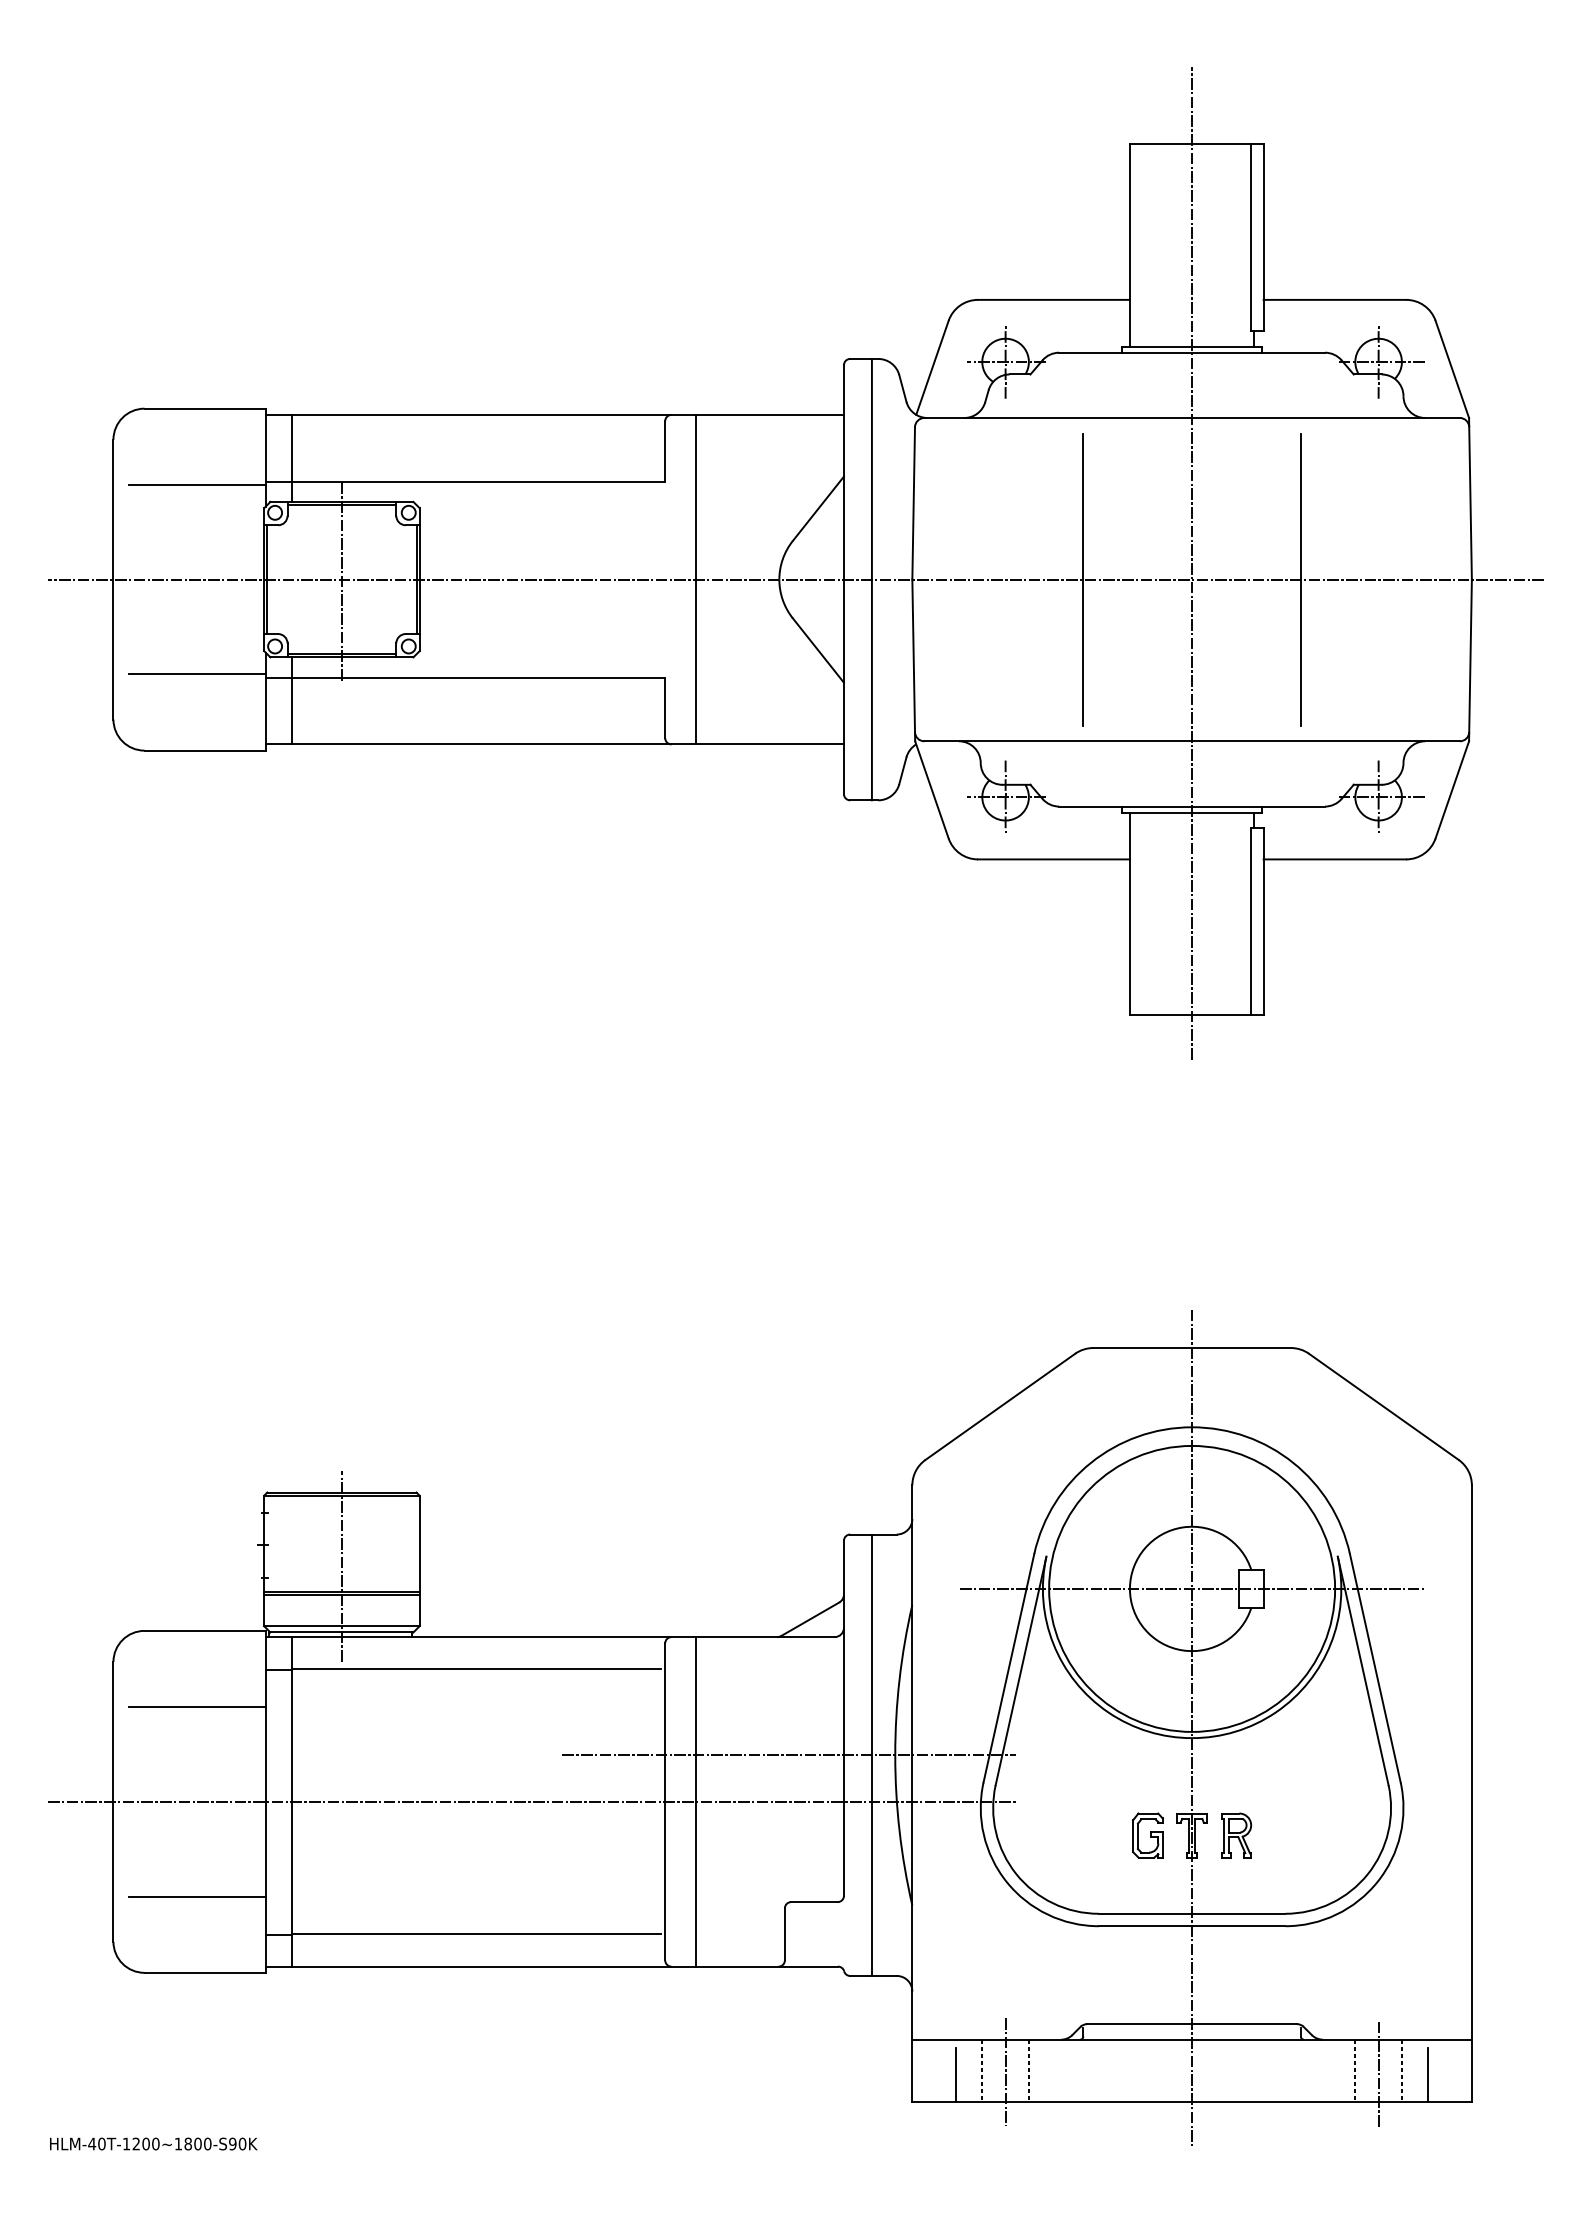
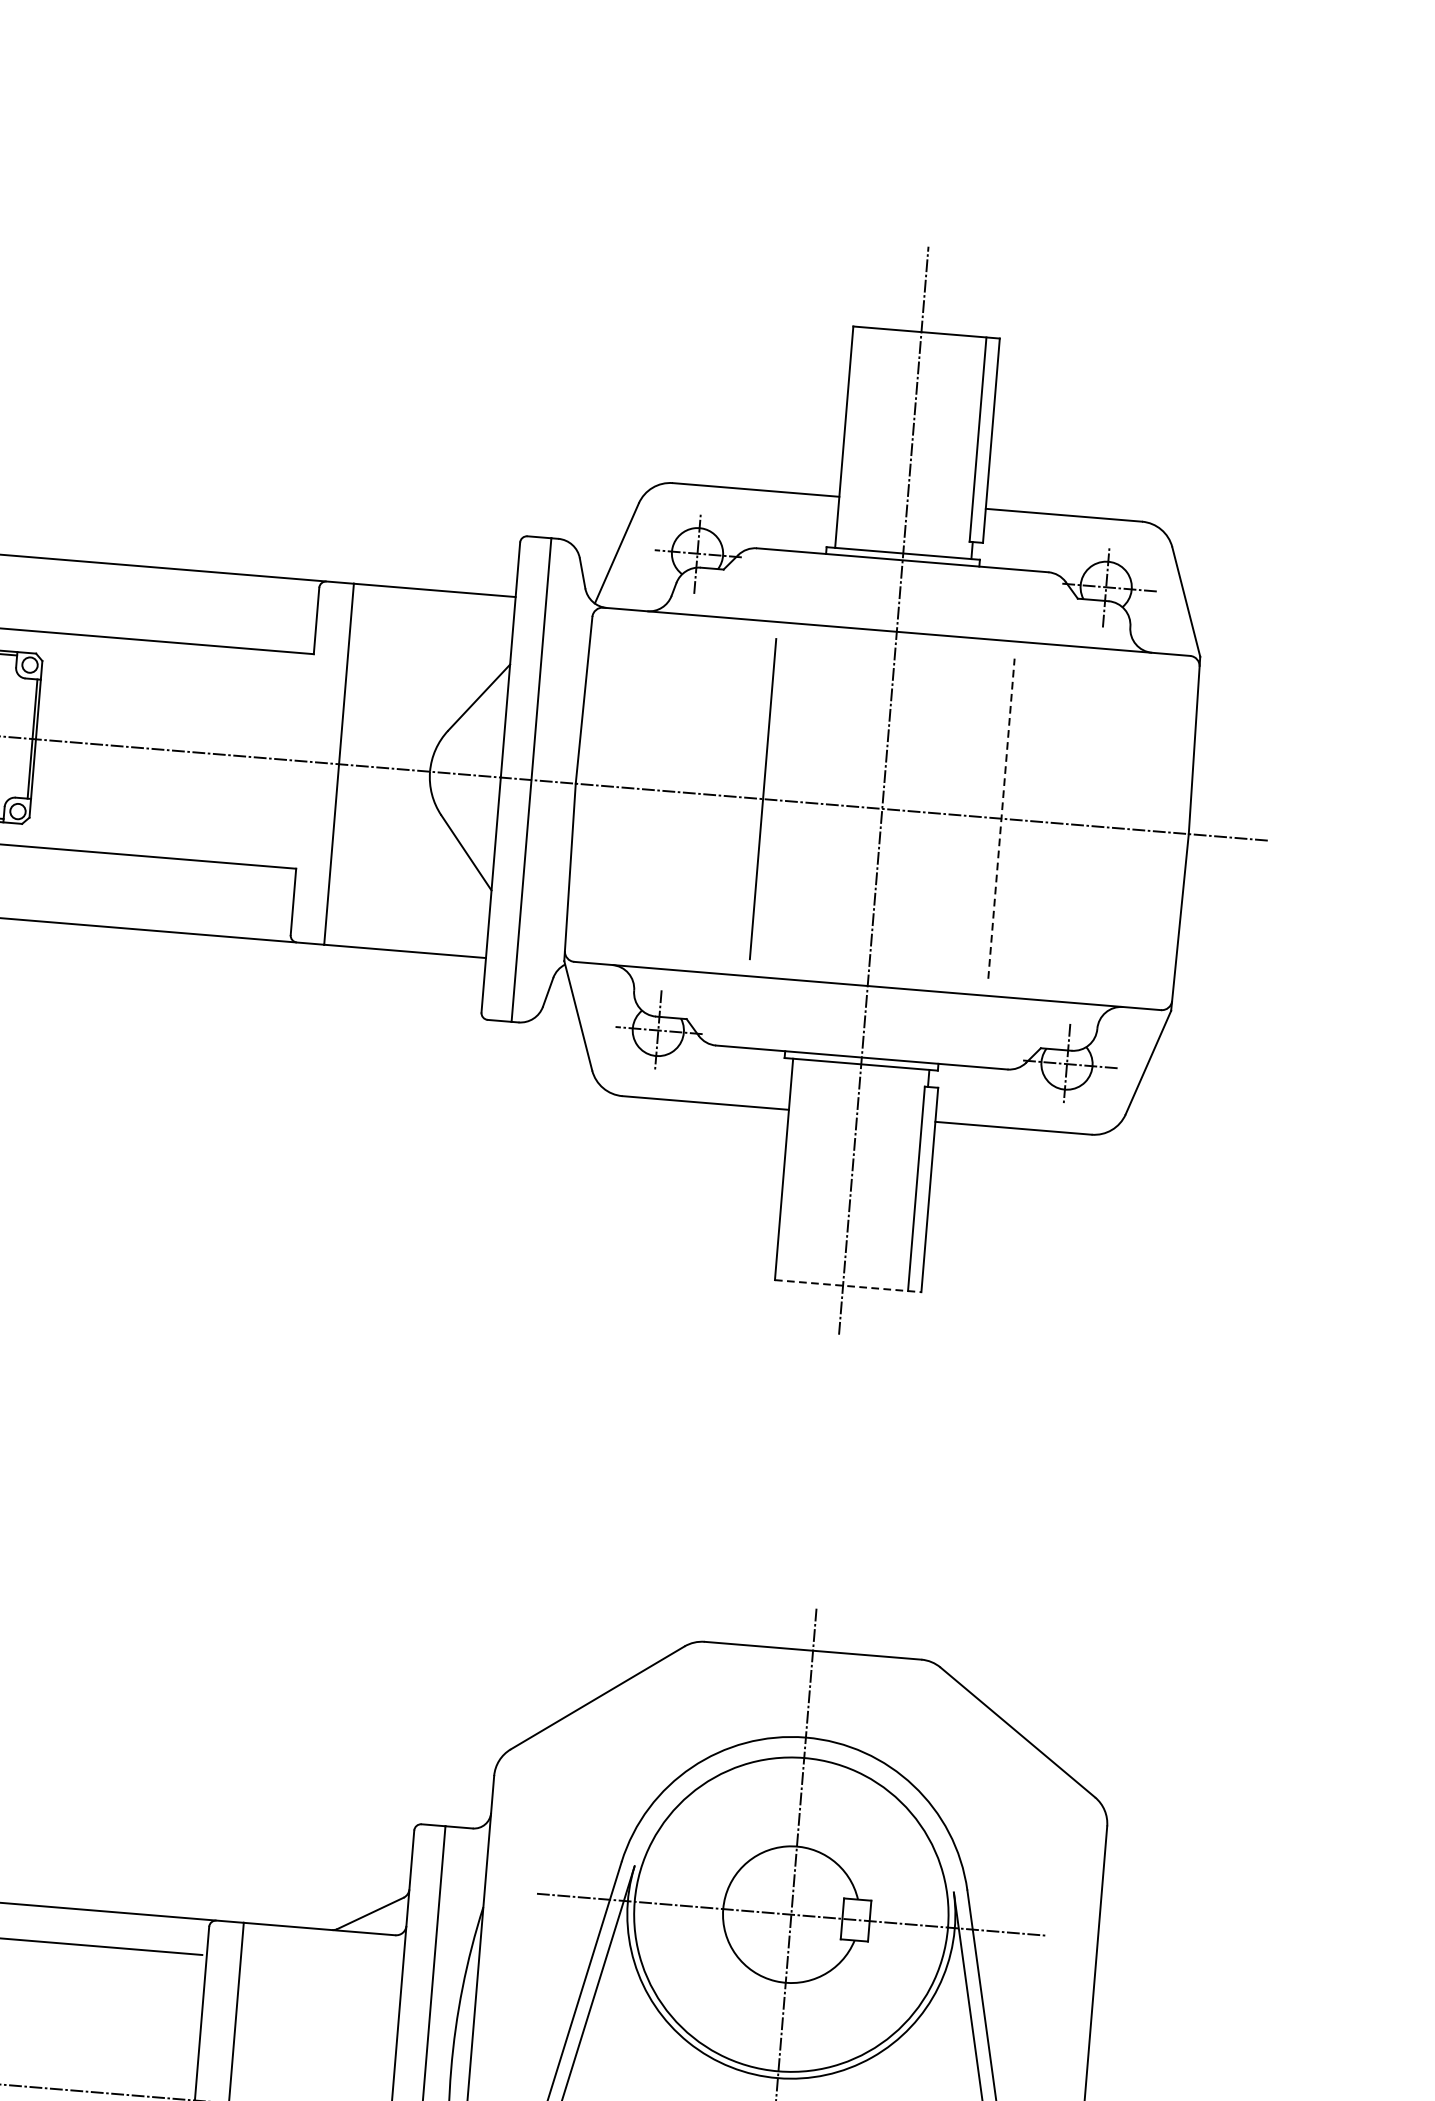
line: (1300, 579) -> (1001, 818), solid -> dashed
line: (1196, 1014) -> (847, 1285), solid -> dashed
line: (789, 1755) -> (335, 2060), removed

